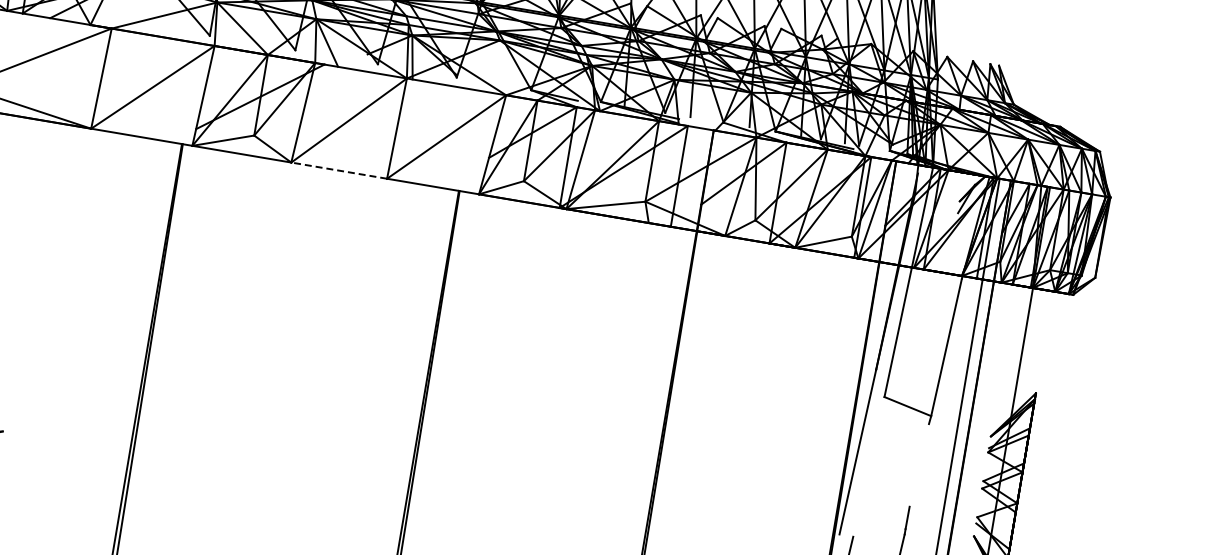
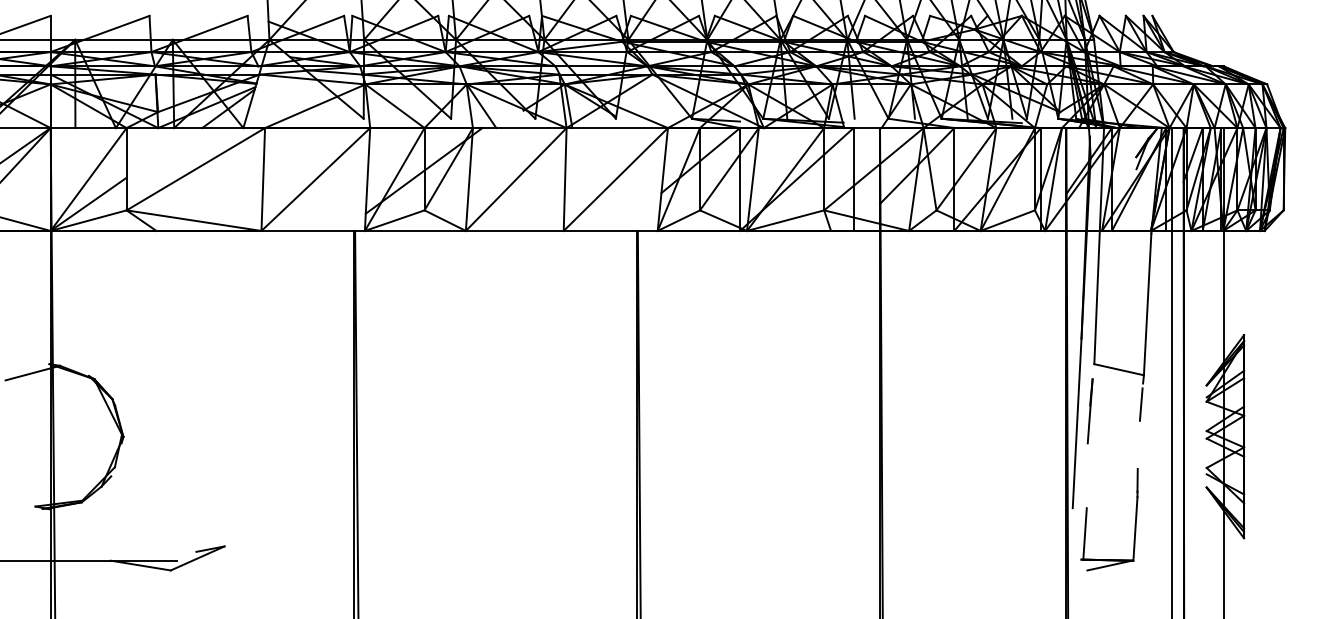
line: (338, 170) -> (514, 230), dashed -> solid
line: (871, 442) -> (1089, 411), added
line: (923, 444) -> (1140, 404), added

